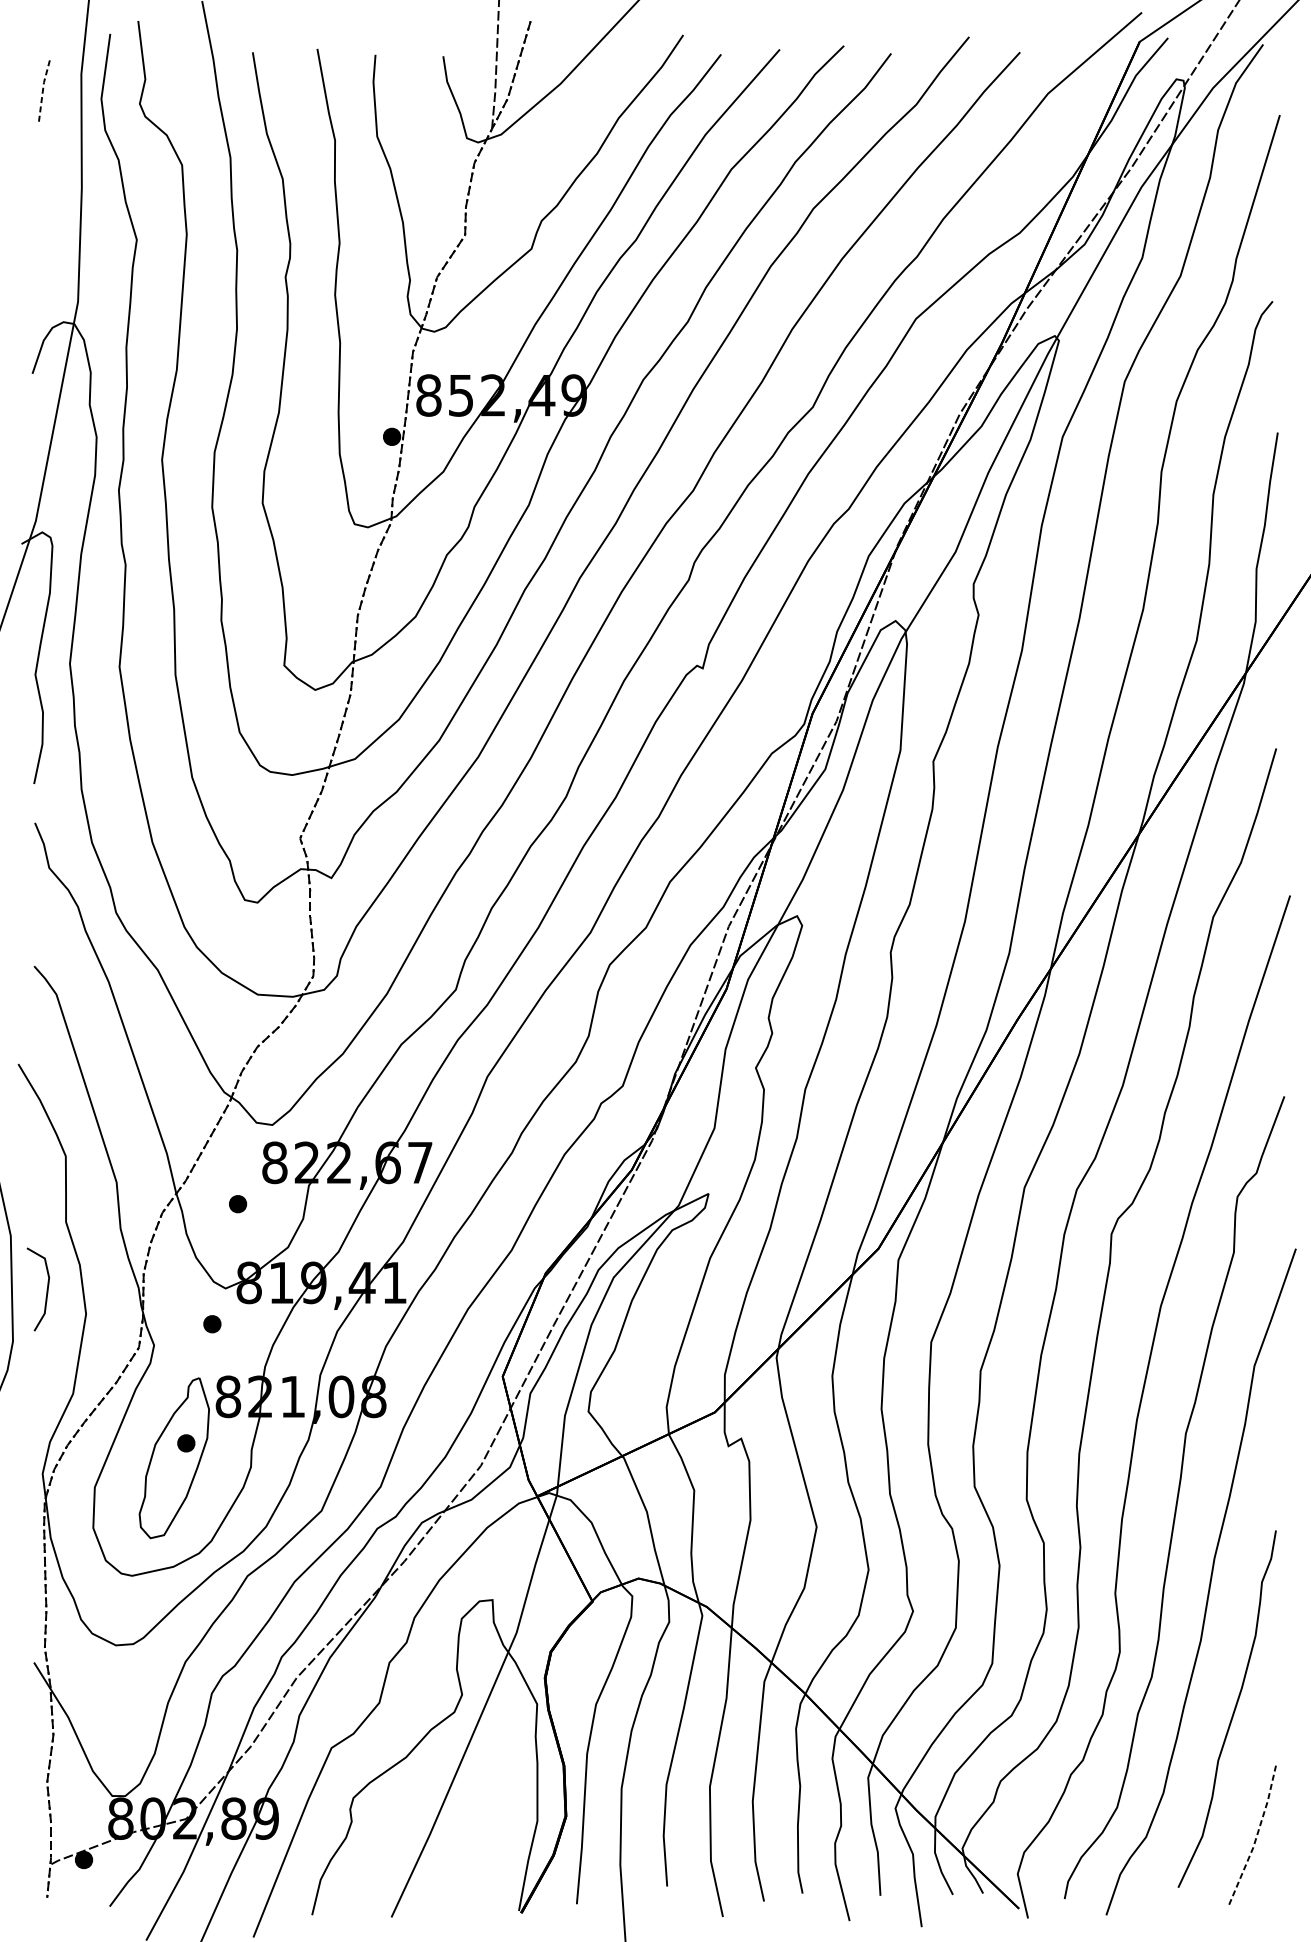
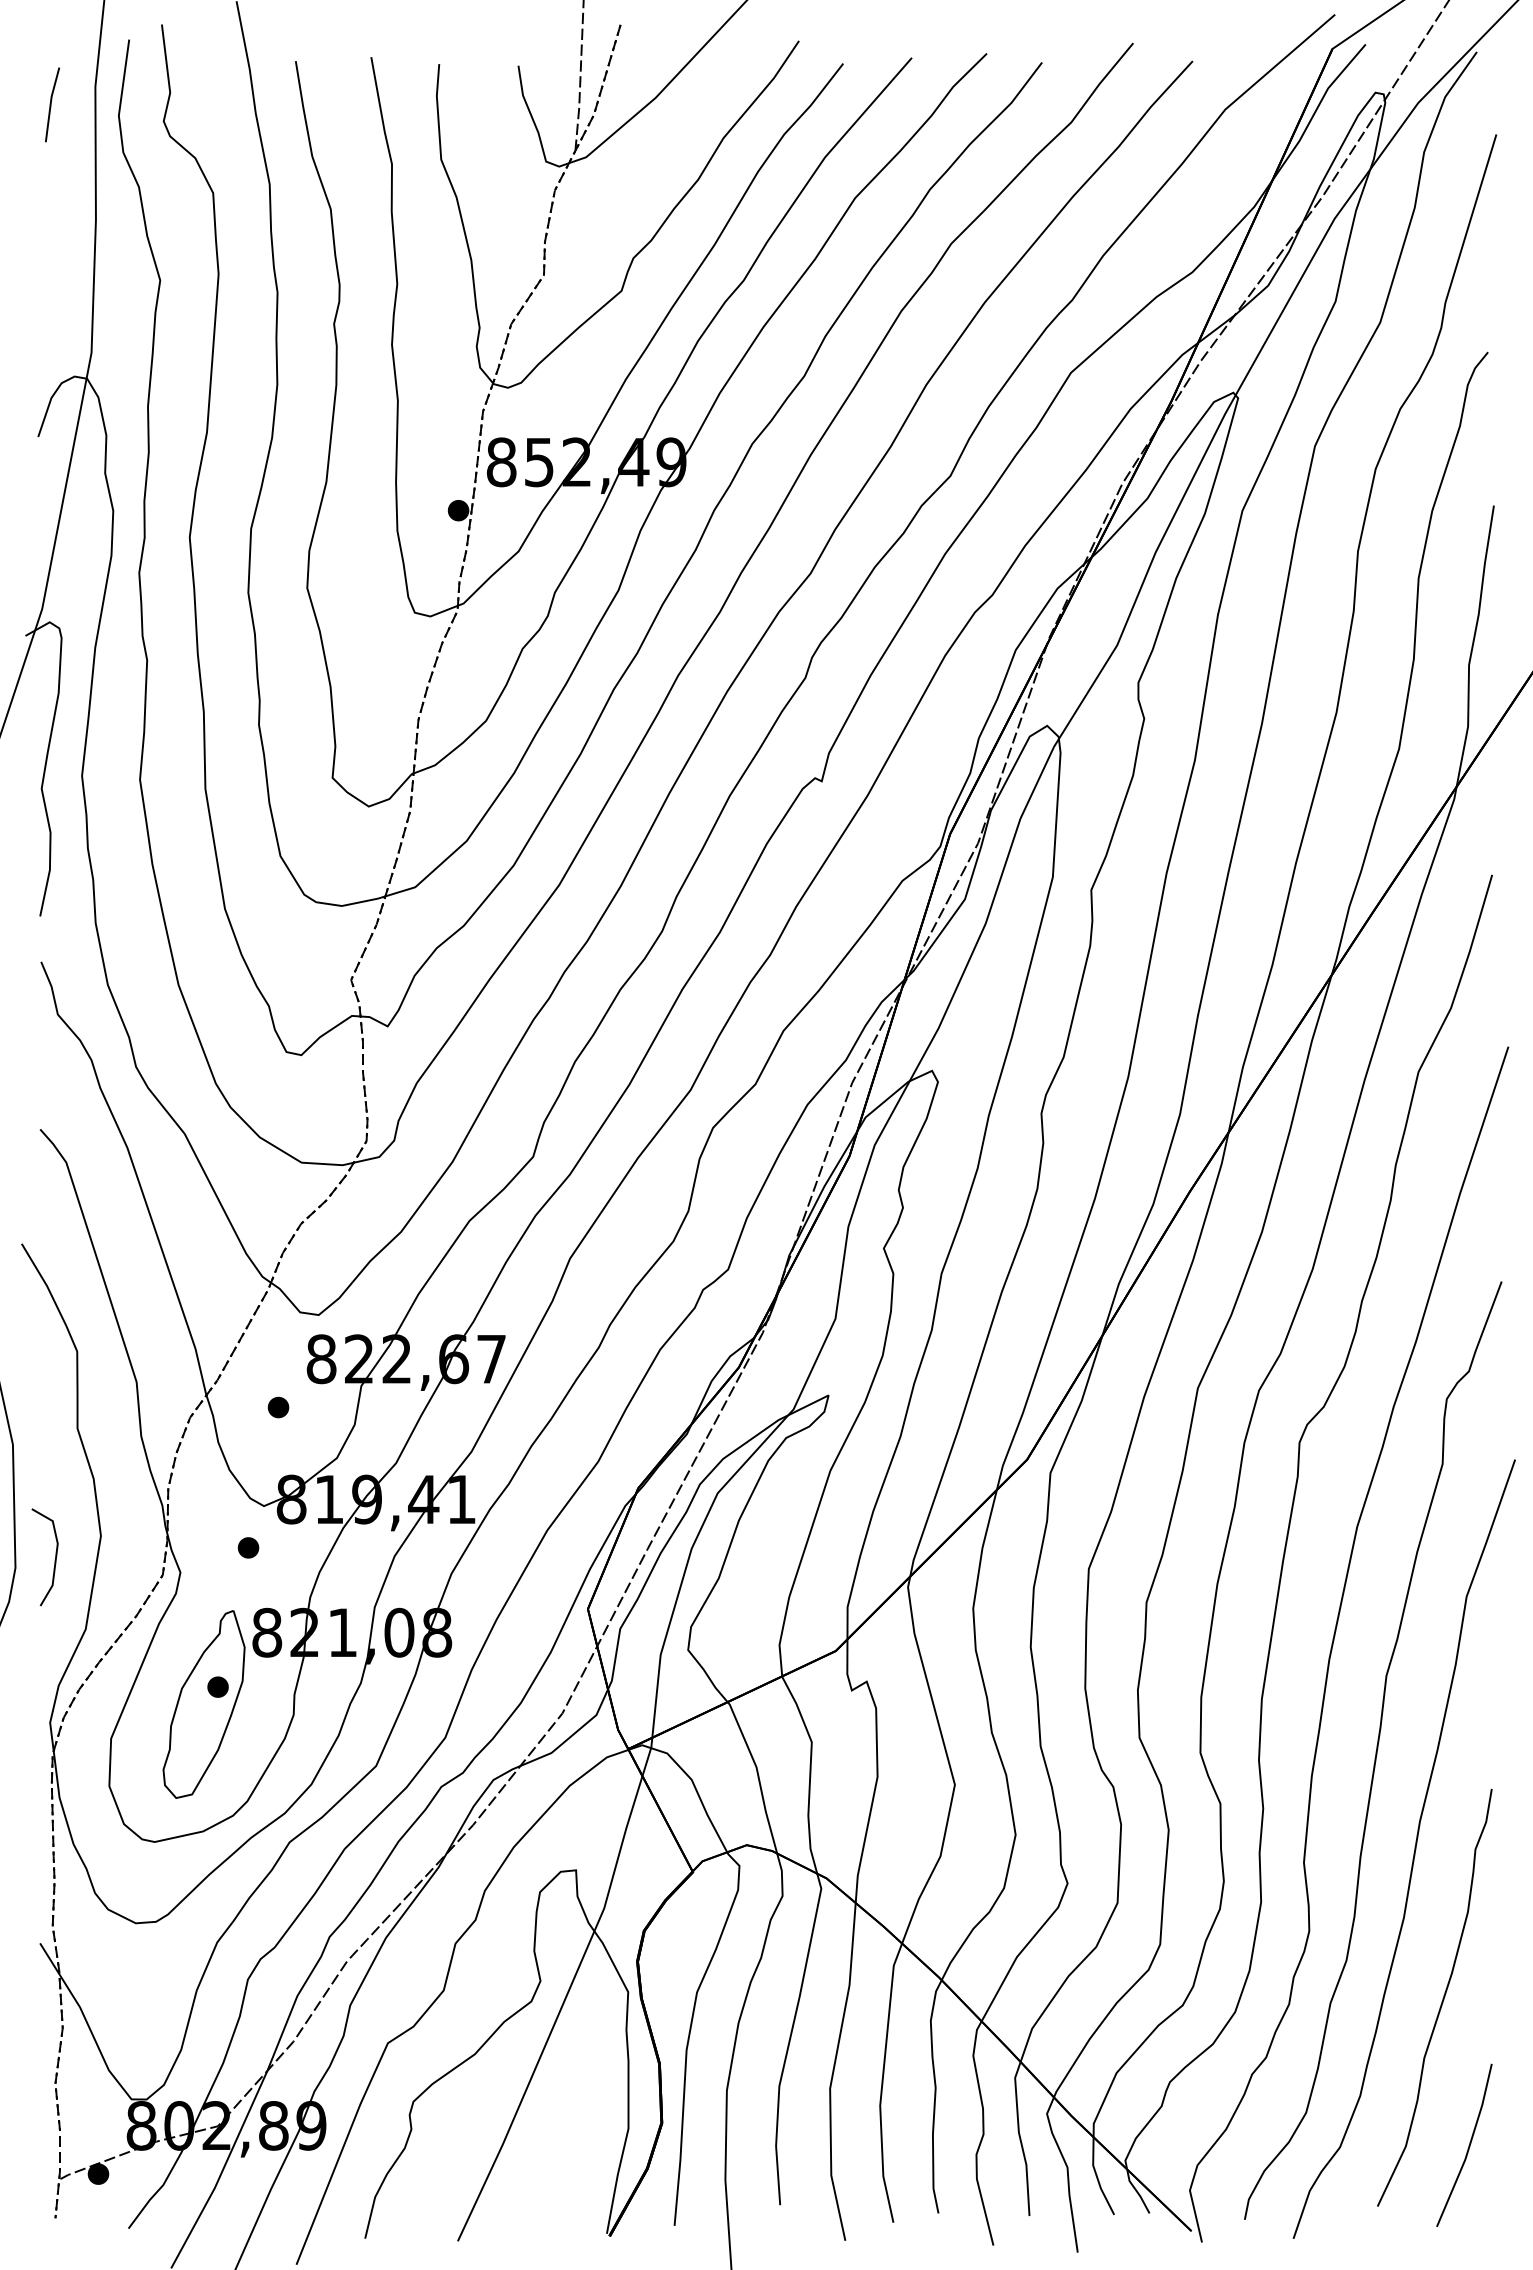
line: (42, 88) -> (50, 103), dashed -> solid
line: (46, 1291) -> (54, 1559), moved
line: (1256, 1837) -> (1469, 2147), dashed -> solid

